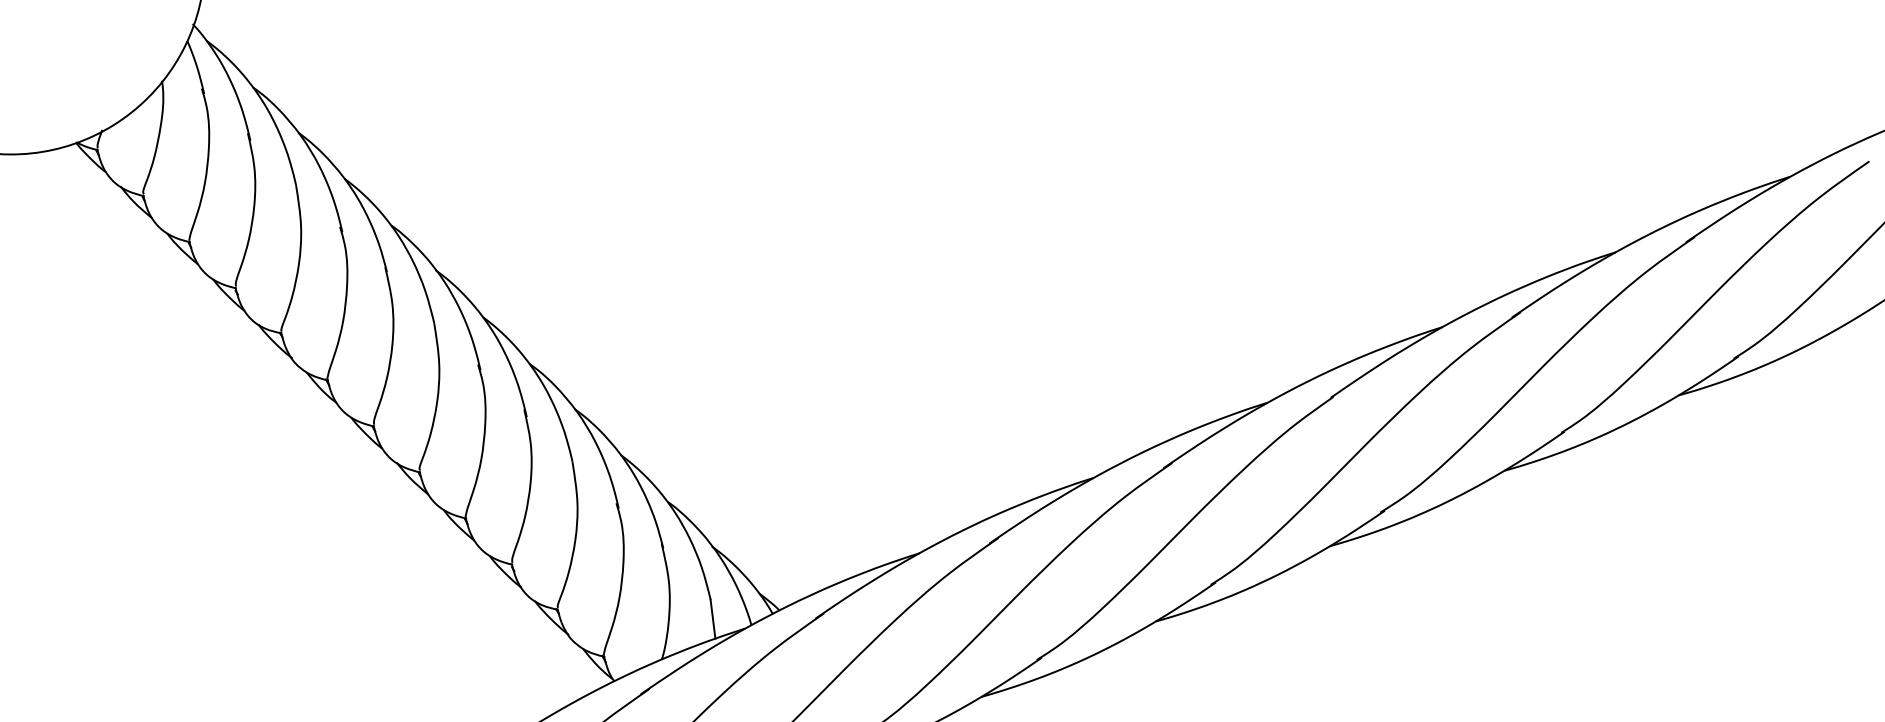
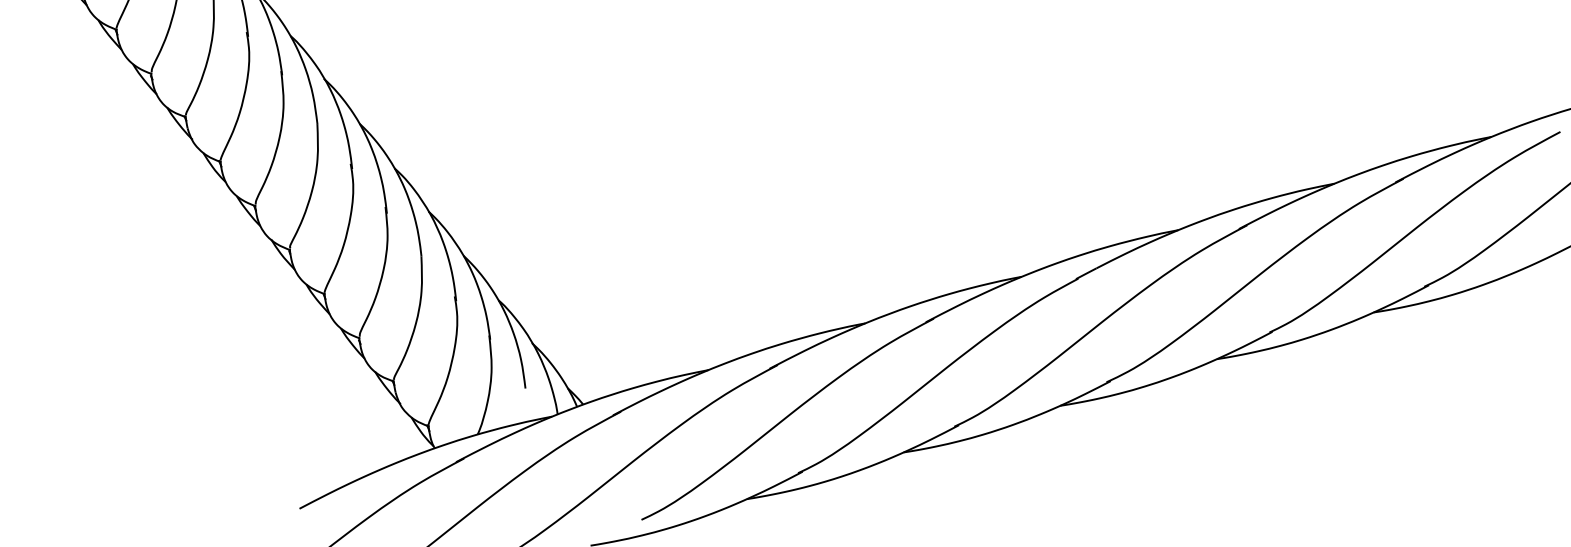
line: (712, 618) -> (525, 404), removed

